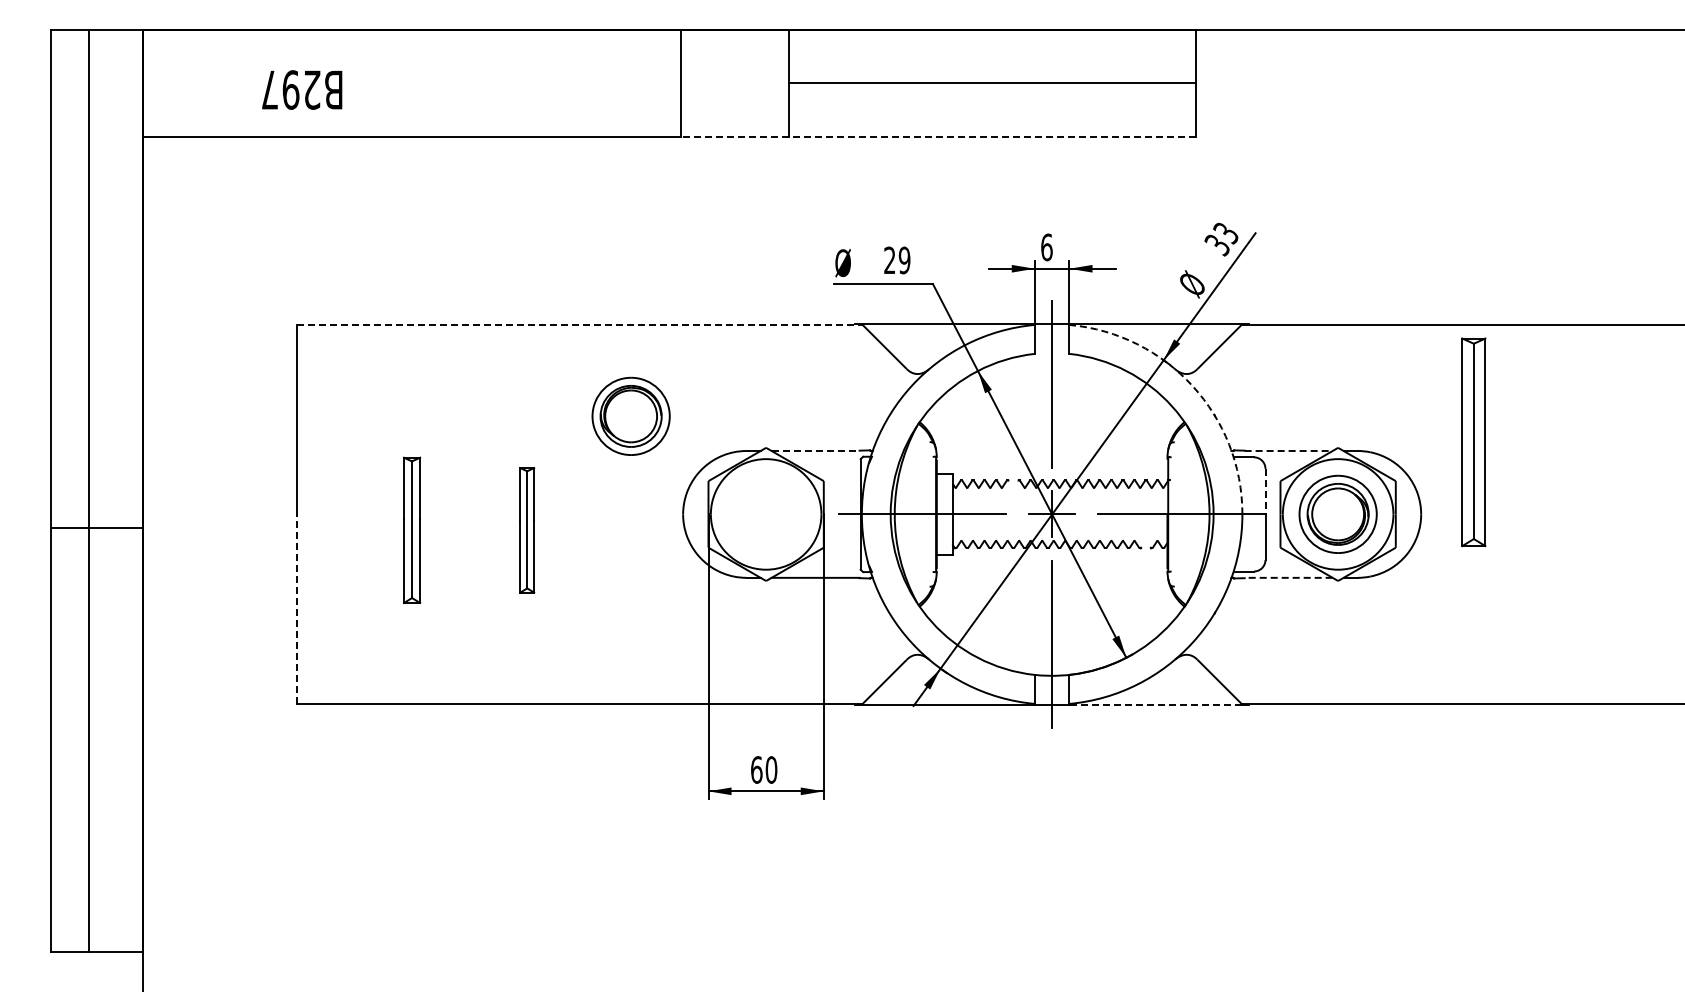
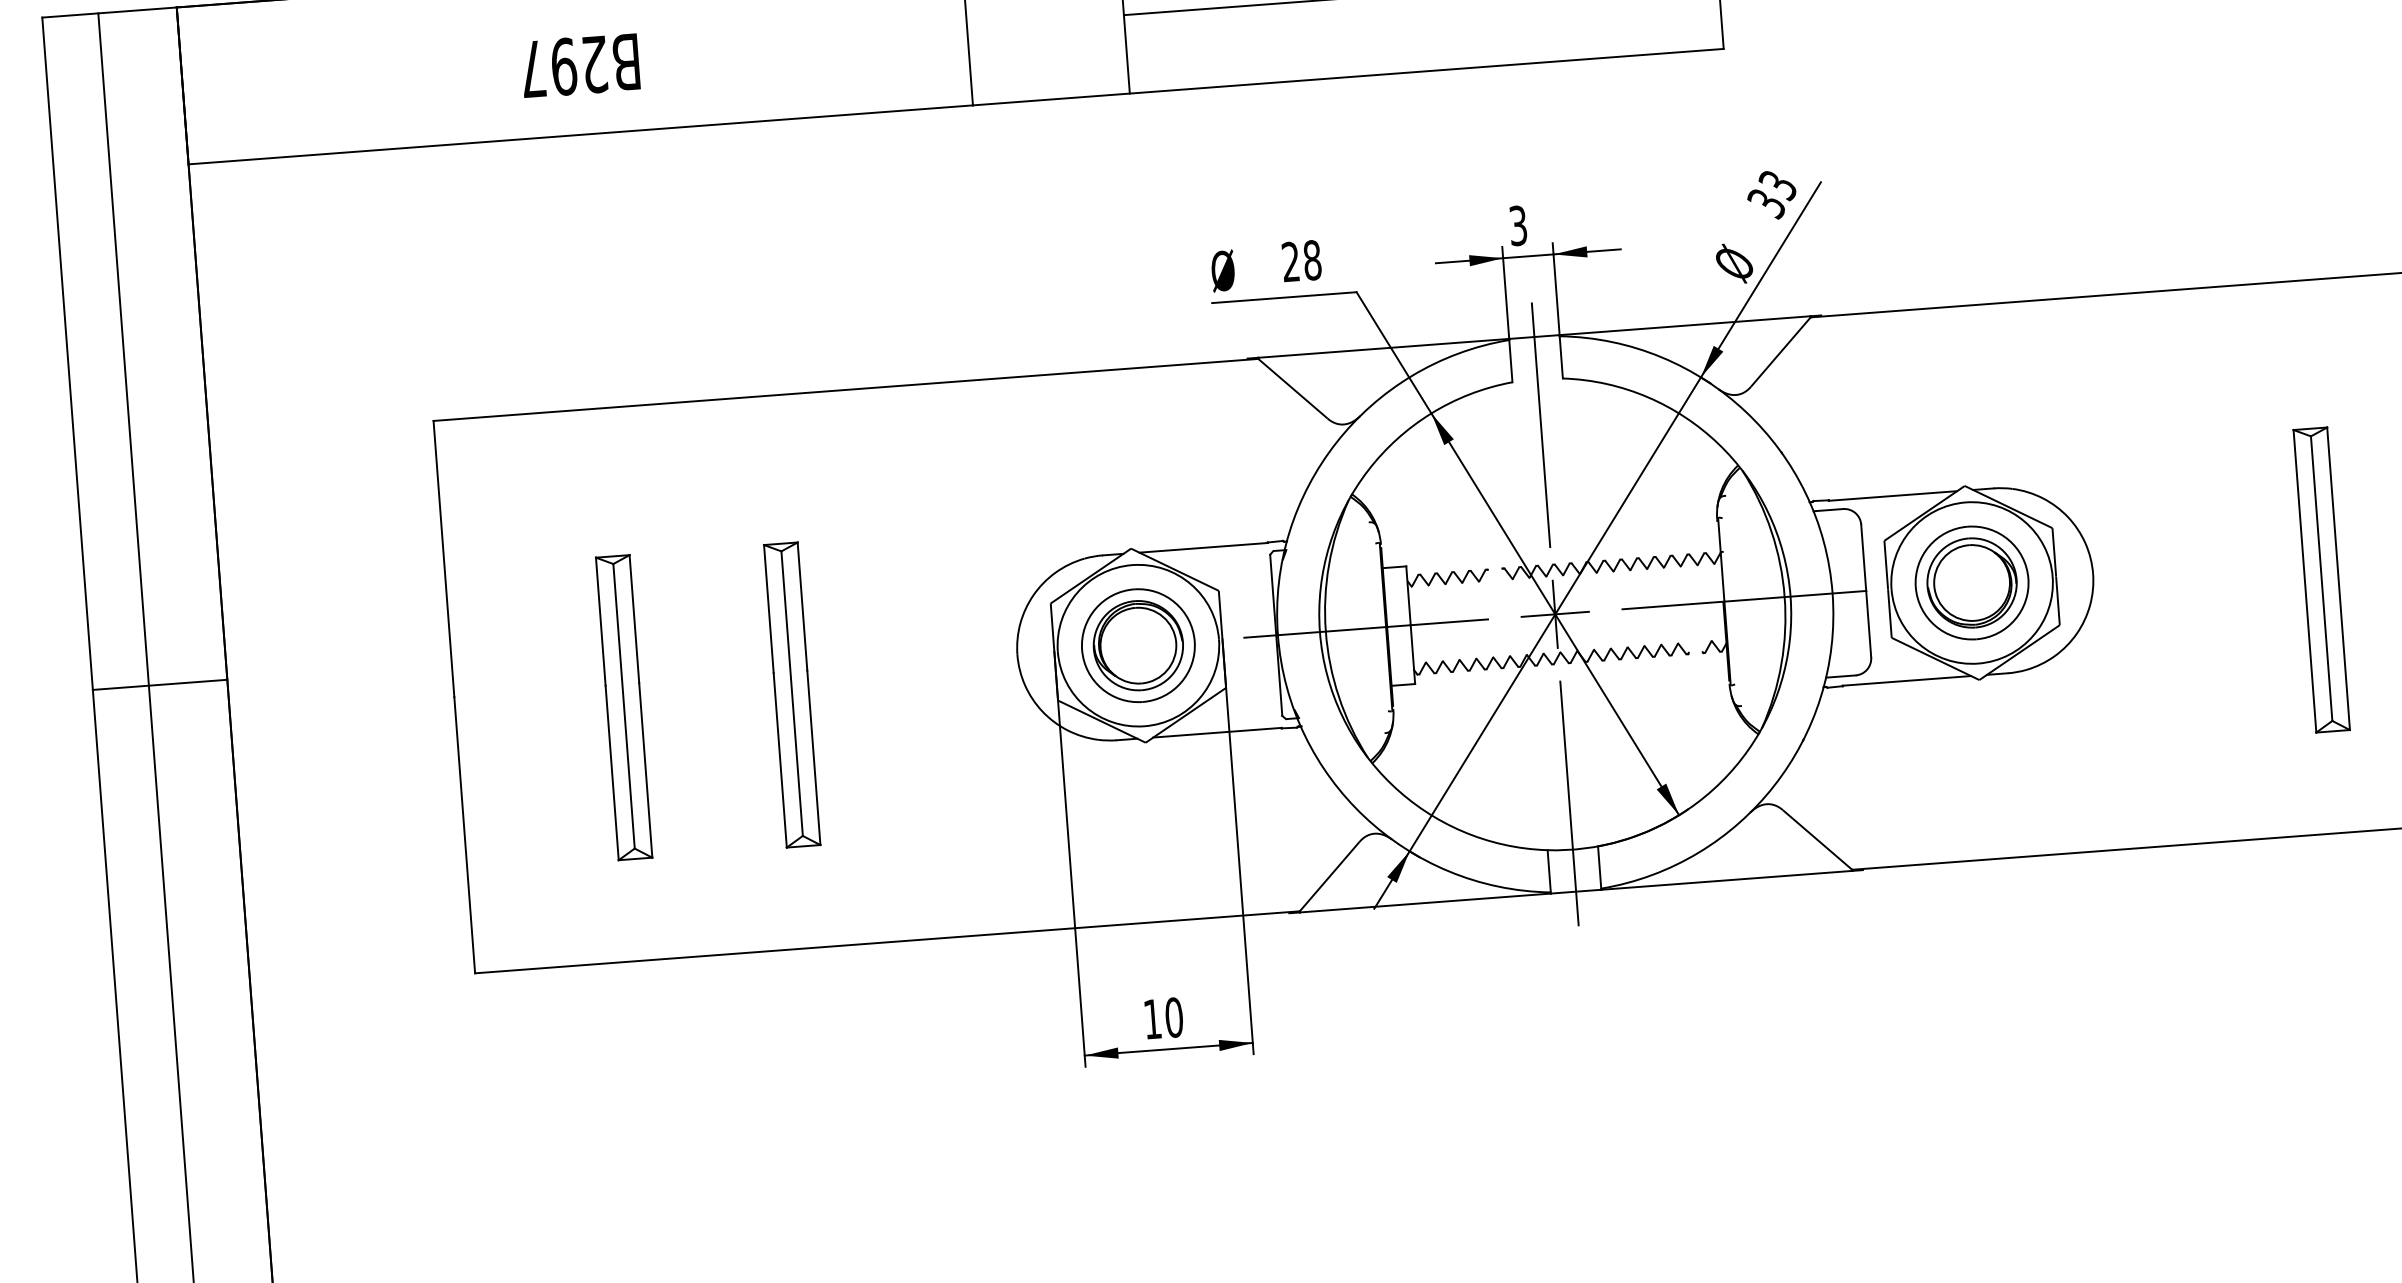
text: (302, 89) -> (580, 64), moved
line: (938, 137) -> (1348, 77), dashed -> solid
text: (1046, 247) -> (1517, 225), 6 -> 3
text: (904, 260) -> (1312, 260), 29 -> 28
line: (579, 324) -> (845, 389), dashed -> solid
arc: (1192, 386) -> (1745, 412), dashed -> solid
part: (630, 415) -> (1137, 644), moved
part: (1473, 442) -> (2321, 580), moved
line: (1289, 450) -> (1894, 495), dashed -> solid
line: (816, 451) -> (1204, 548), dashed -> solid
line: (1265, 491) -> (1863, 557), dashed -> solid
line: (96, 527) -> (159, 684), moved
part: (411, 530) -> (623, 707), size x1.43
part: (526, 530) -> (790, 695), size x1.67
line: (1288, 577) -> (1906, 680), dashed -> solid
line: (296, 609) -> (464, 835), dashed -> solid
line: (1155, 704) -> (1726, 880), dashed -> solid
text: (756, 769) -> (1152, 1018), 60 -> 10

